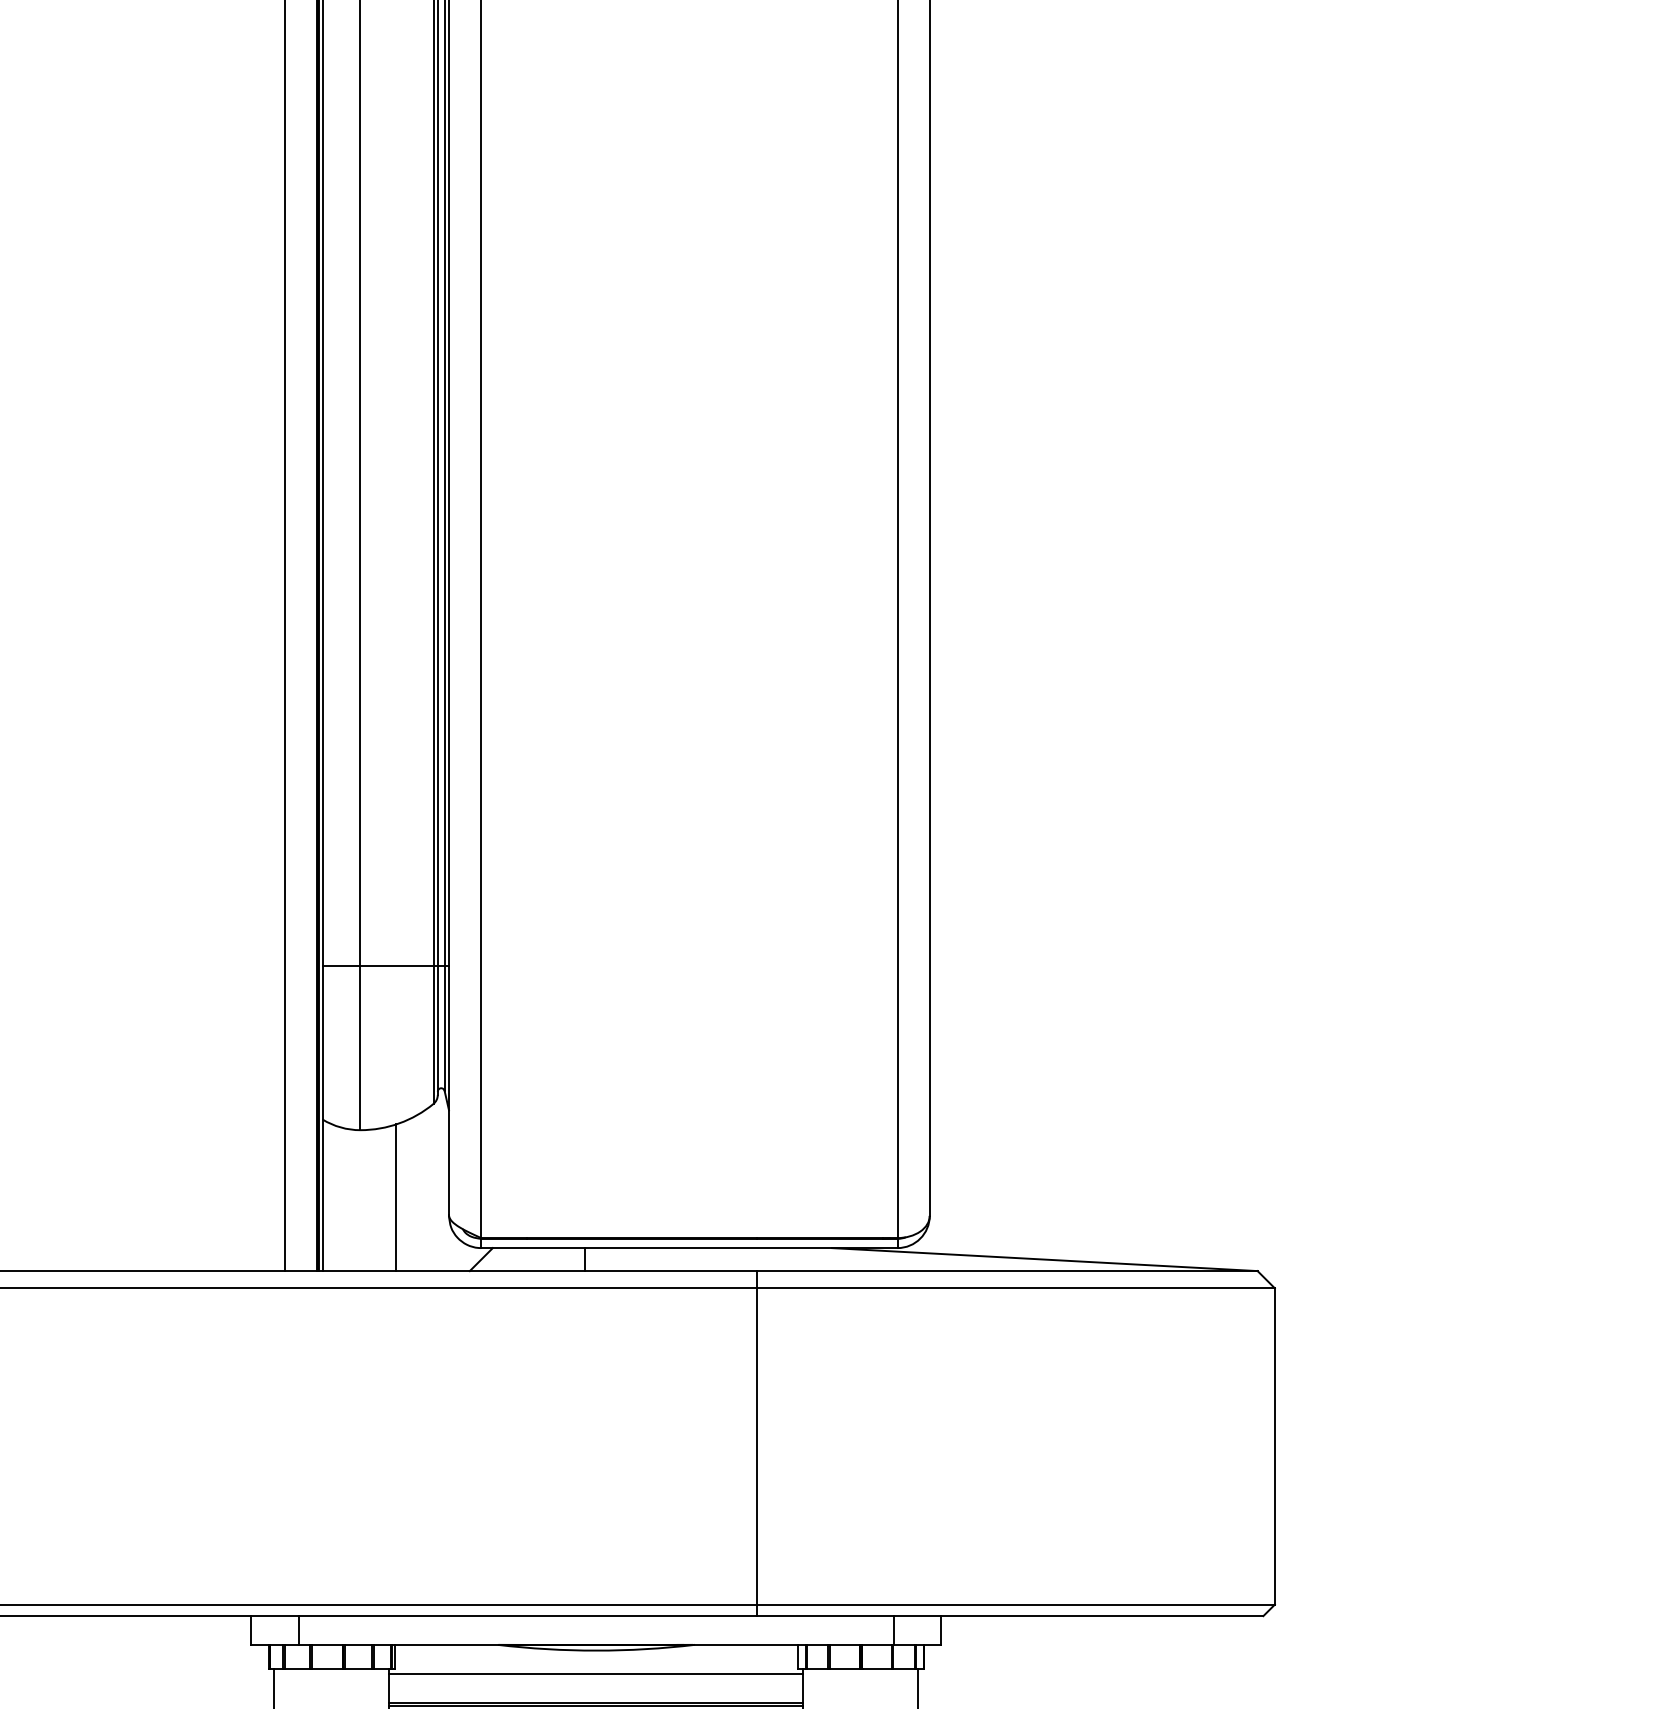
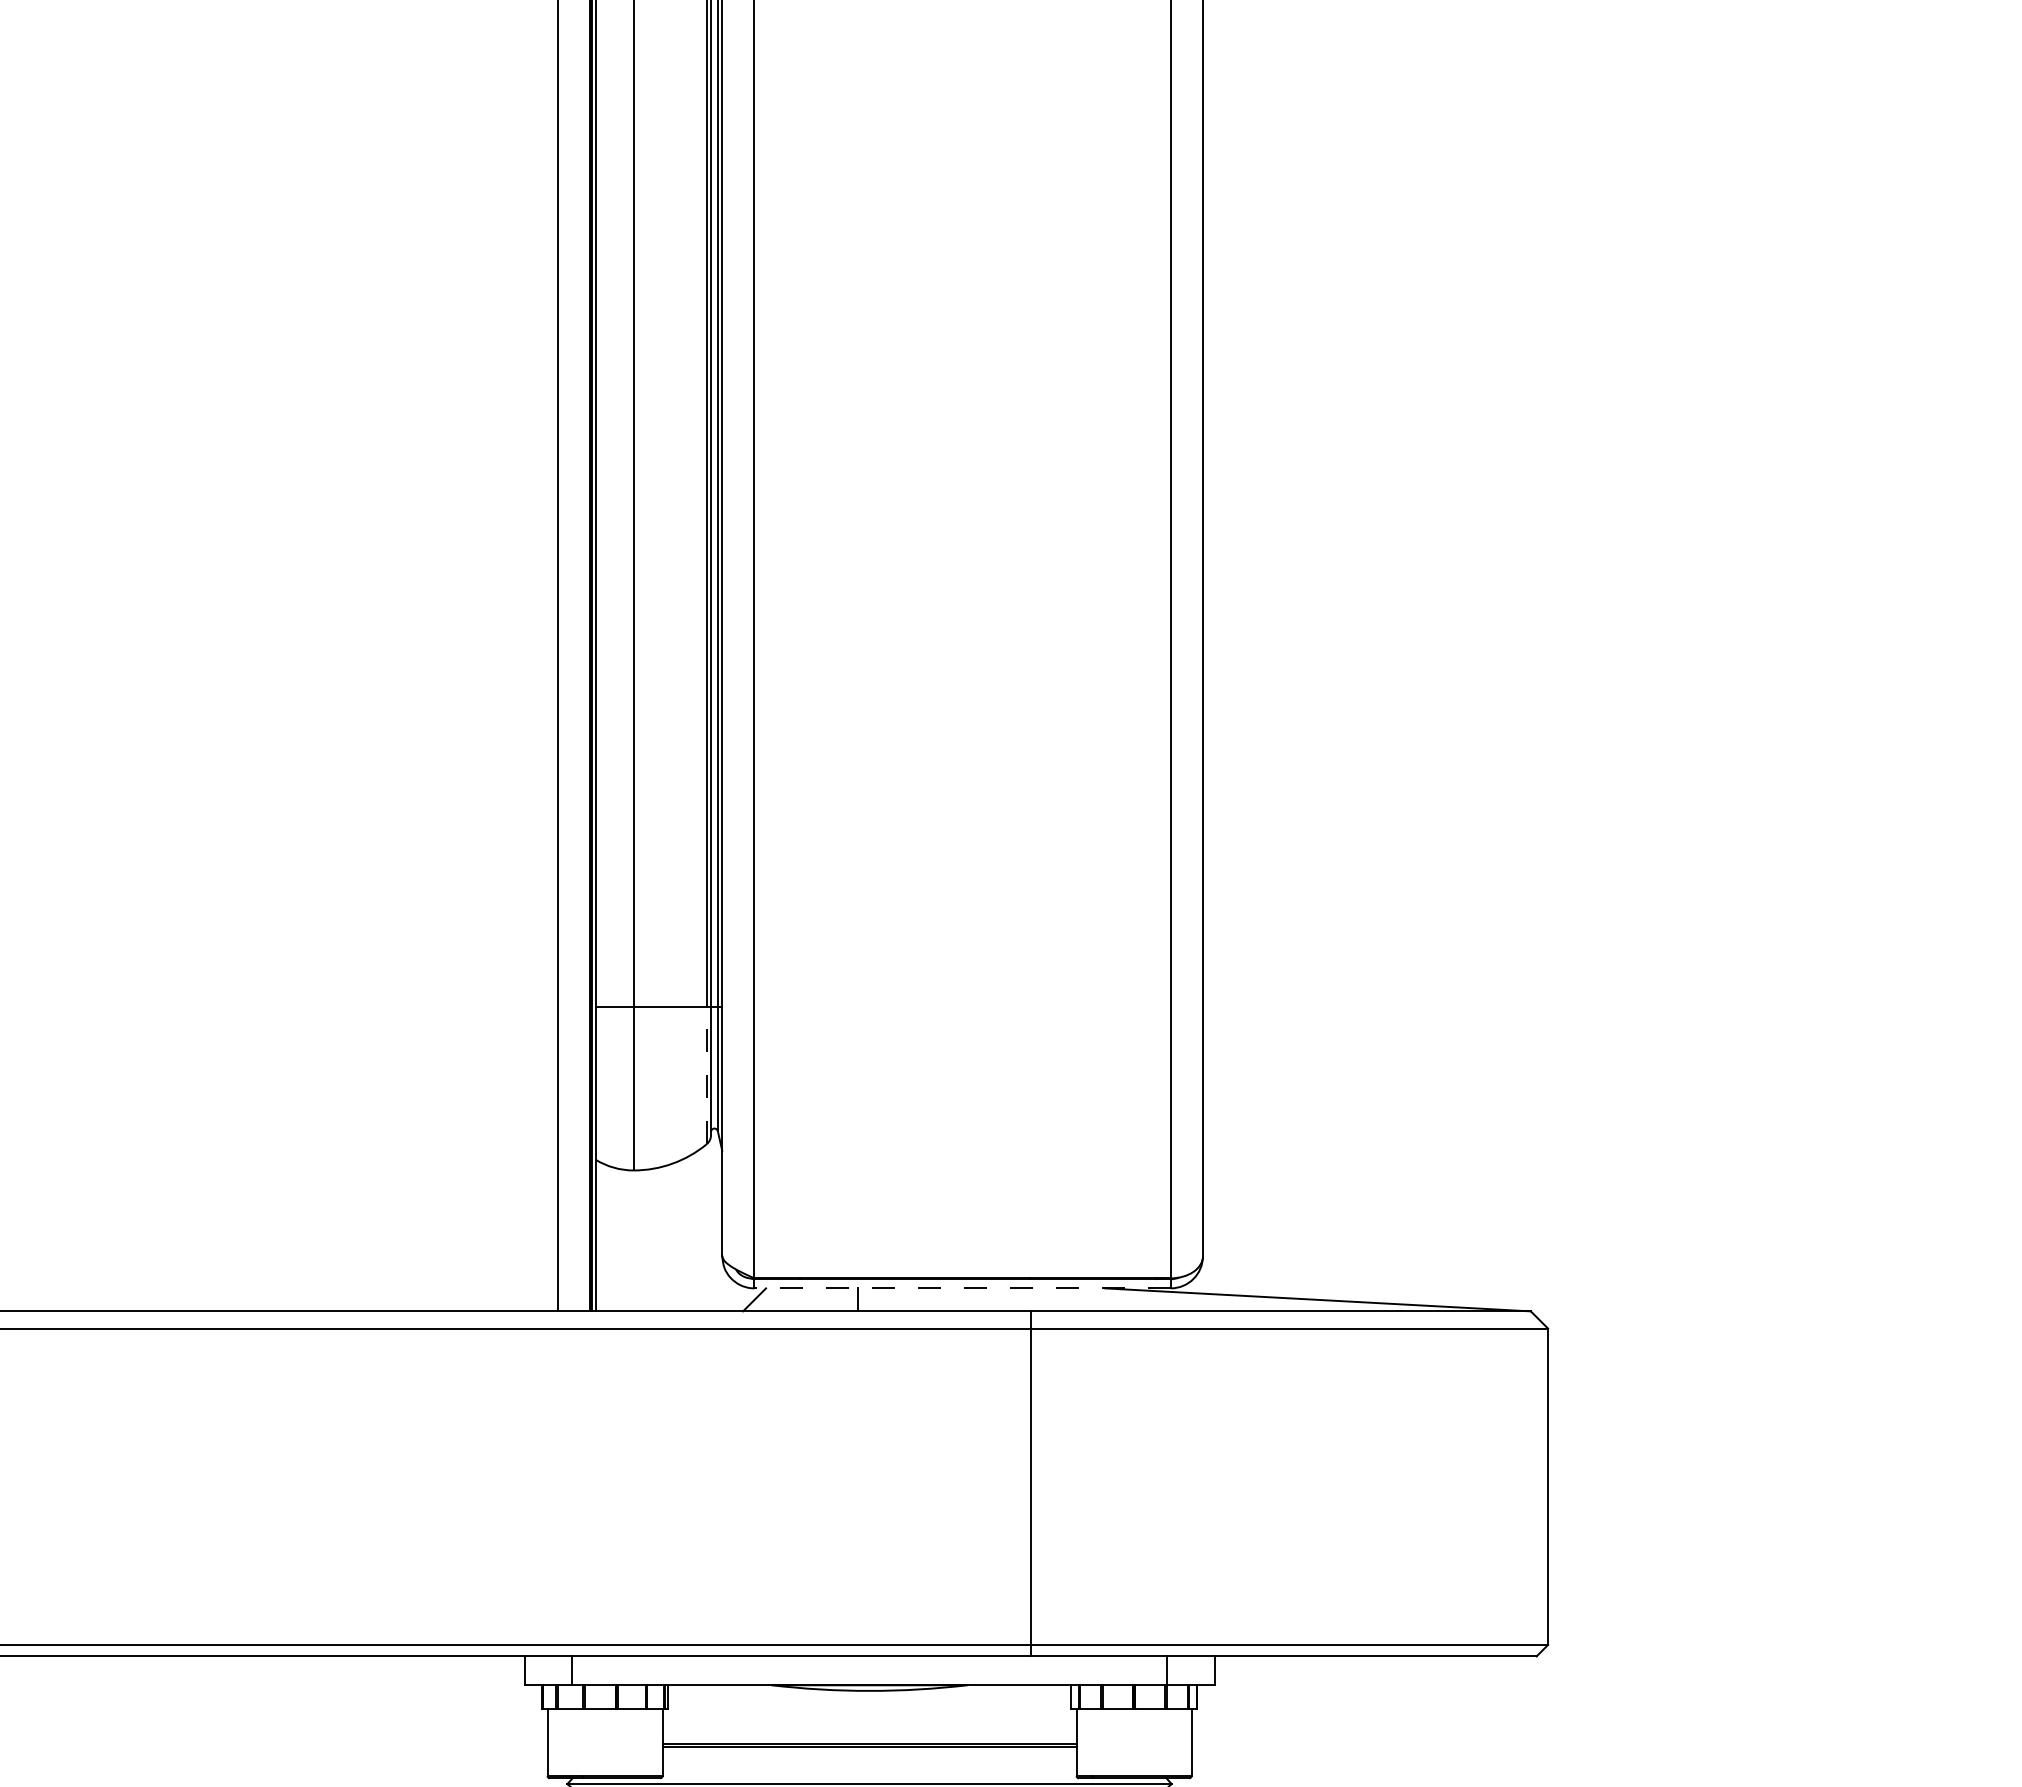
line: (433, 1035) -> (706, 1075), solid -> dashed
line: (396, 1197) -> (669, 1237), removed
line: (689, 1248) -> (962, 1288), solid -> dashed
line: (596, 1674) -> (869, 1714), removed

